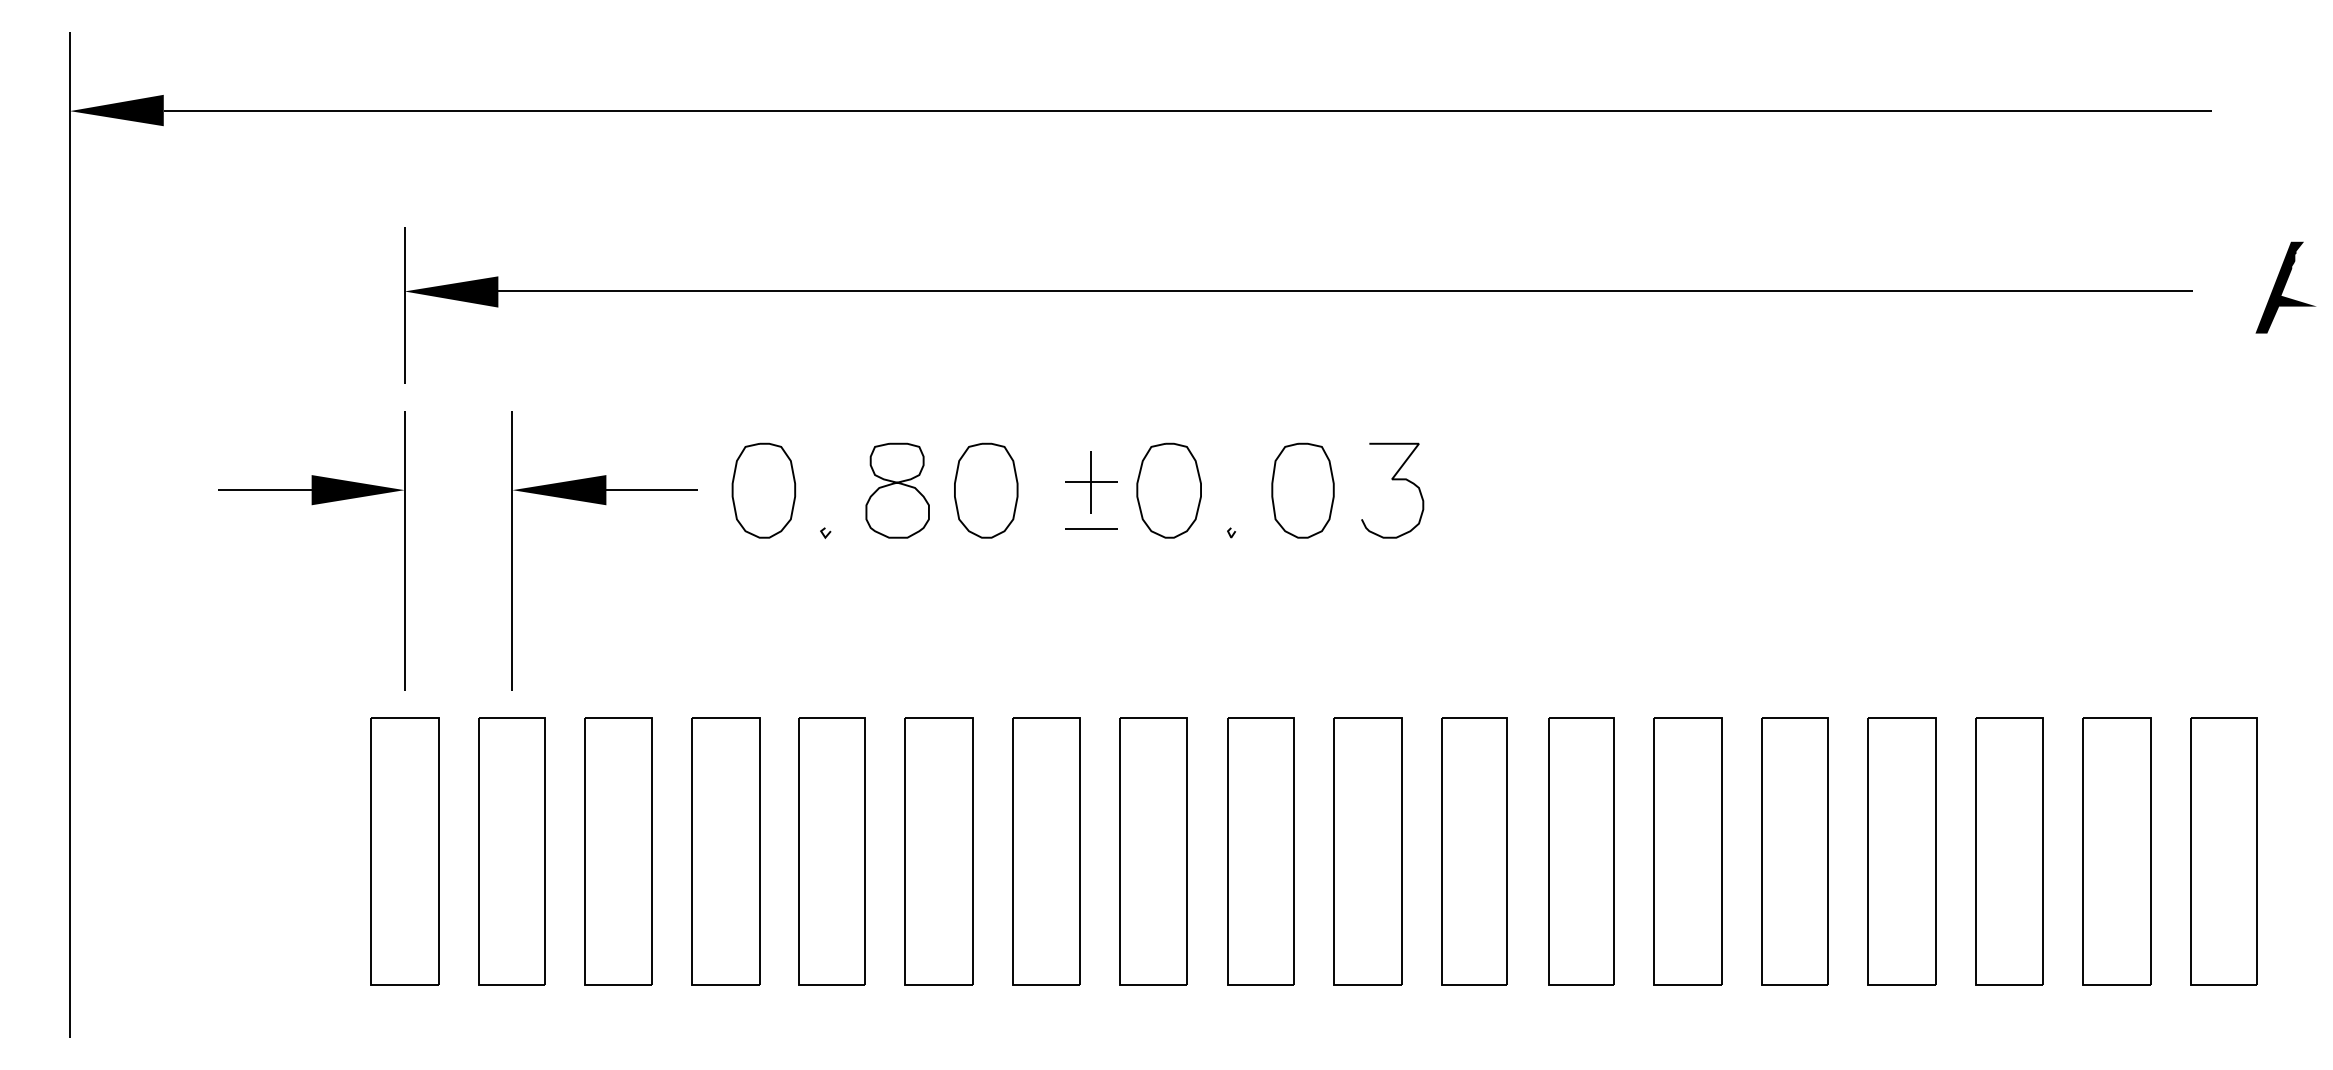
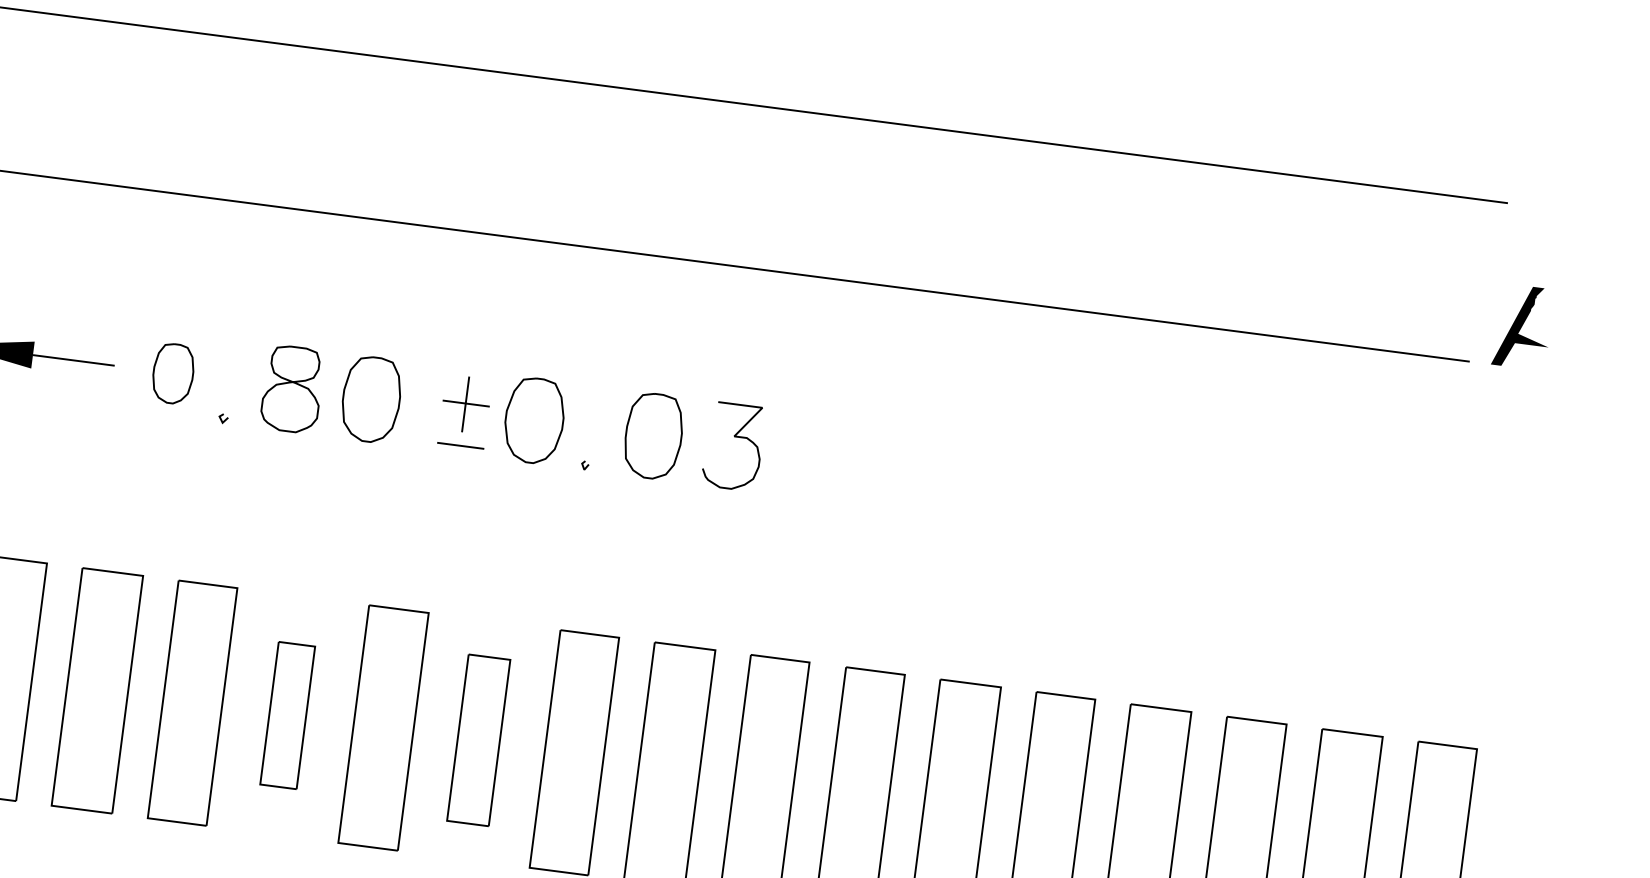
part: (2285, 287) -> (1522, 326), moved
part: (763, 490) -> (172, 373), size x0.7
part: (938, 851) -> (287, 715), size x0.6
part: (1153, 851) -> (478, 740), size x0.7

